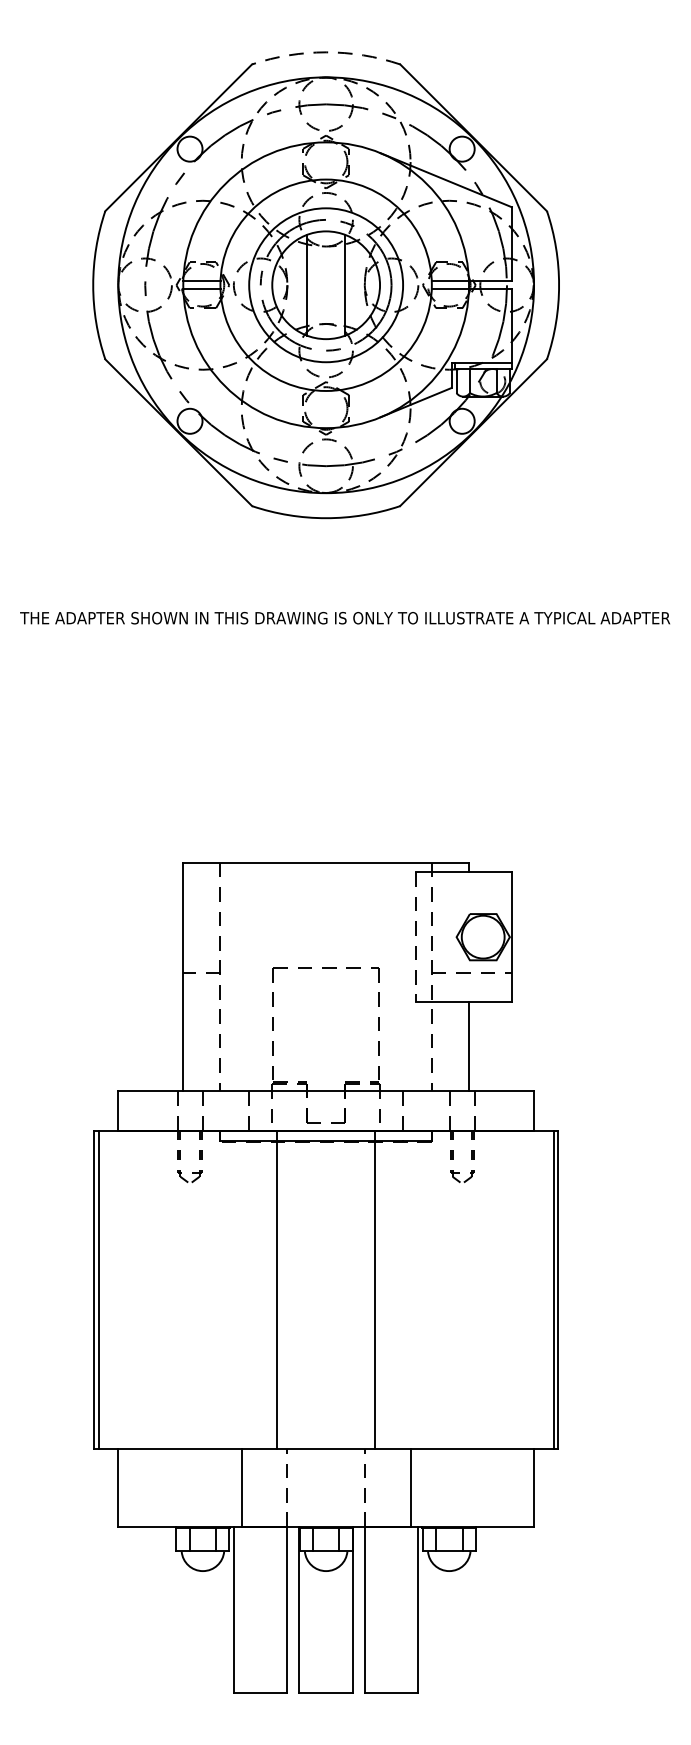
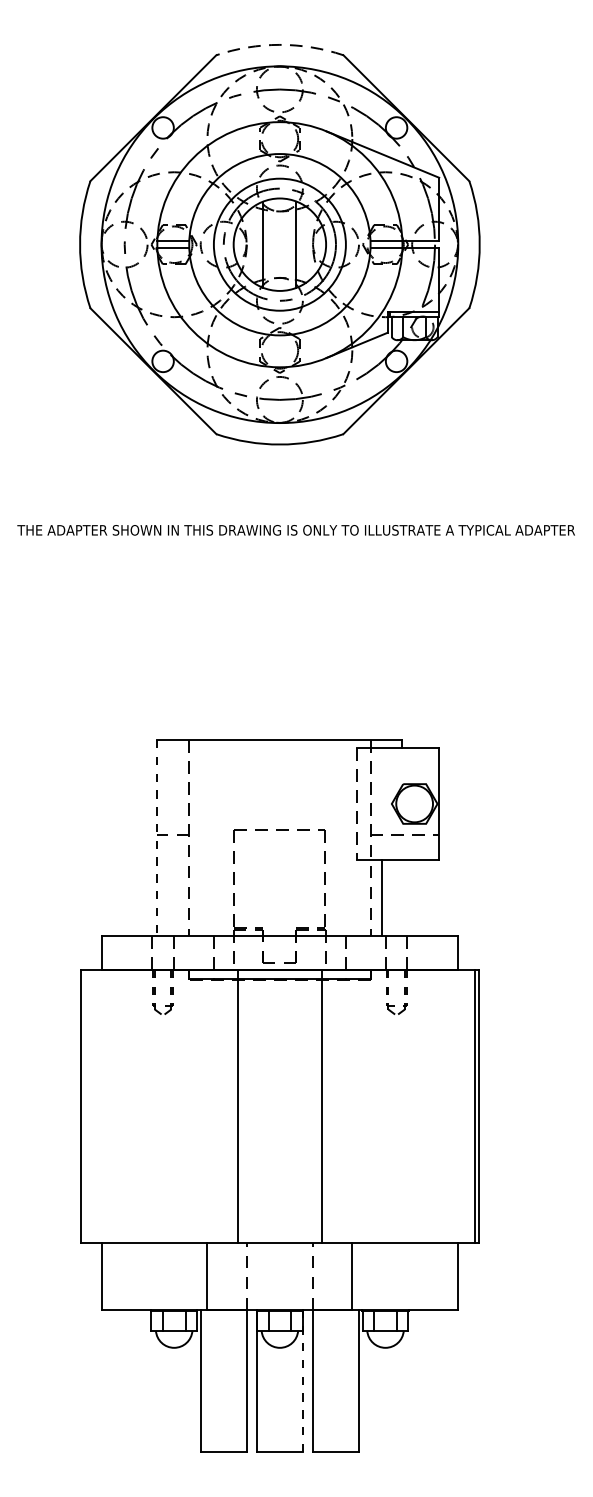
line: (183, 977) -> (157, 838), solid -> dashed
line: (468, 1046) -> (381, 897), moved
line: (98, 1289) -> (84, 1106), removed
line: (352, 1609) -> (302, 1380), solid -> dashed

